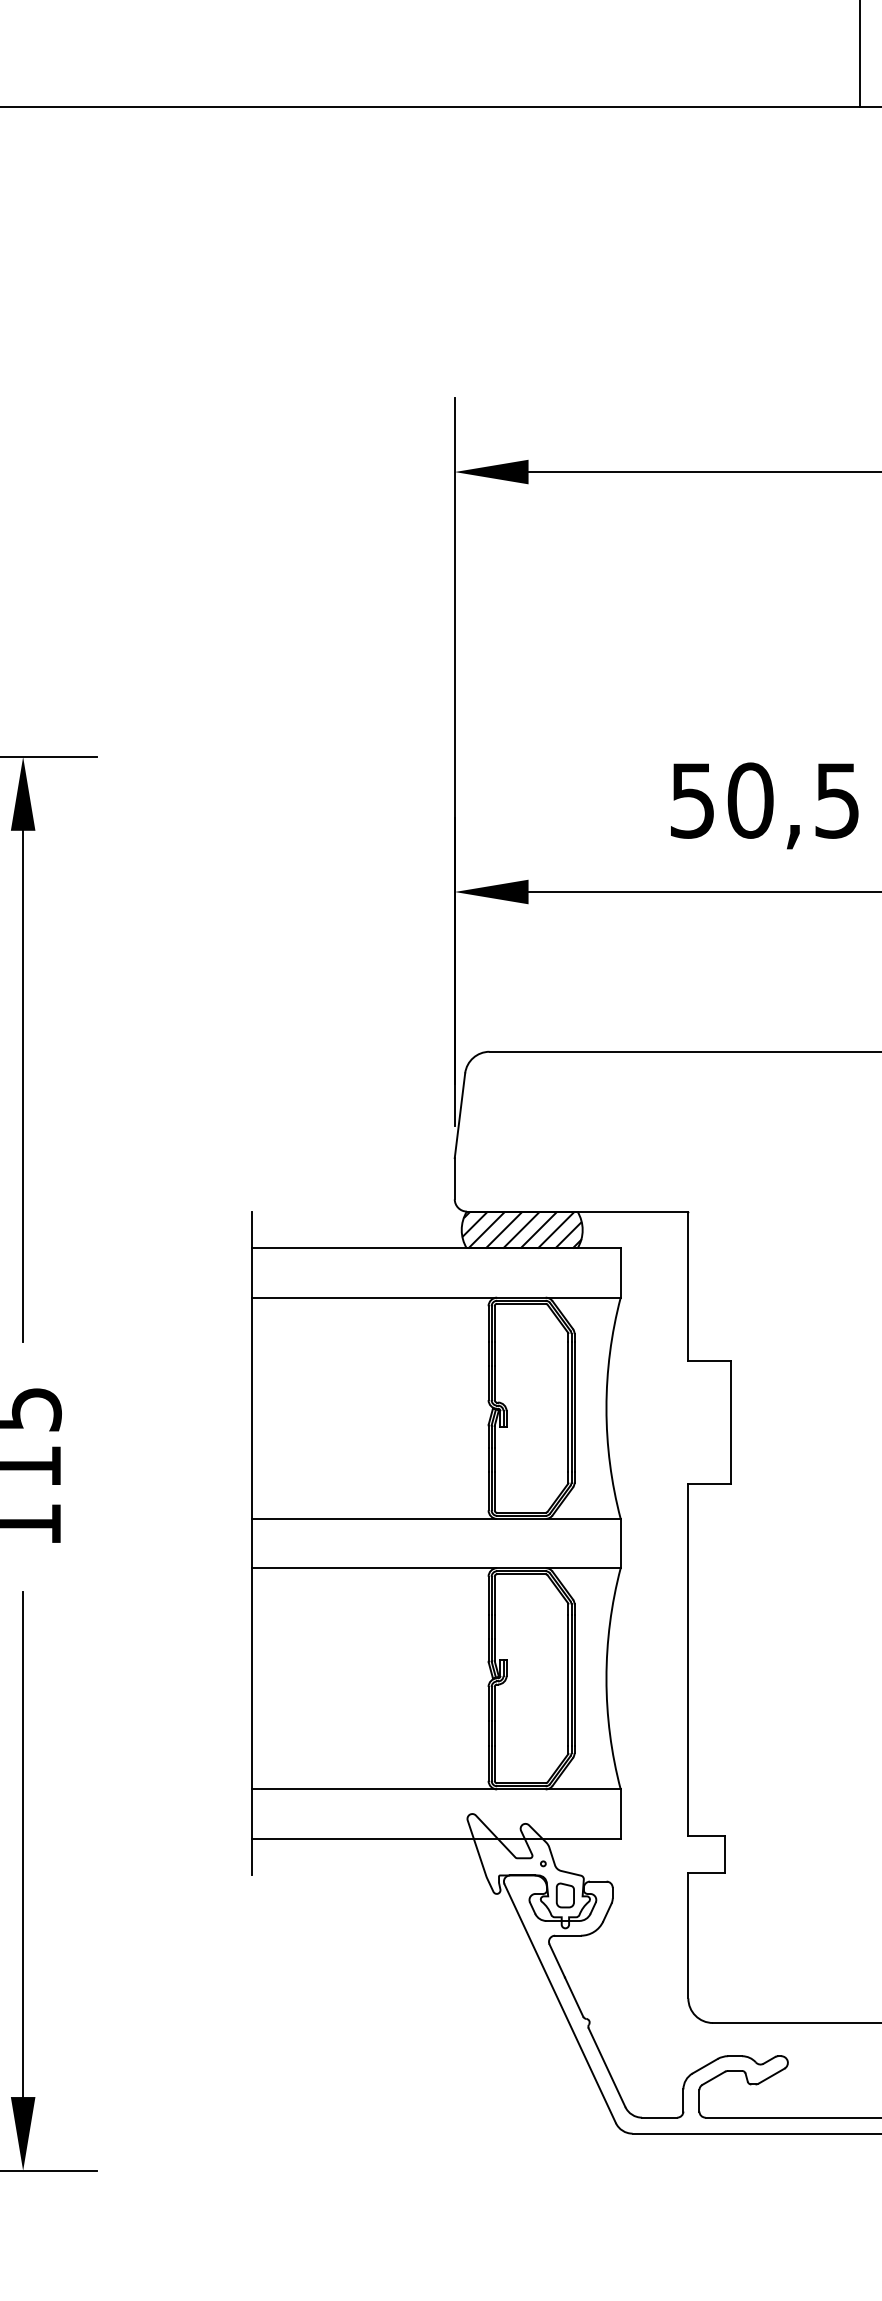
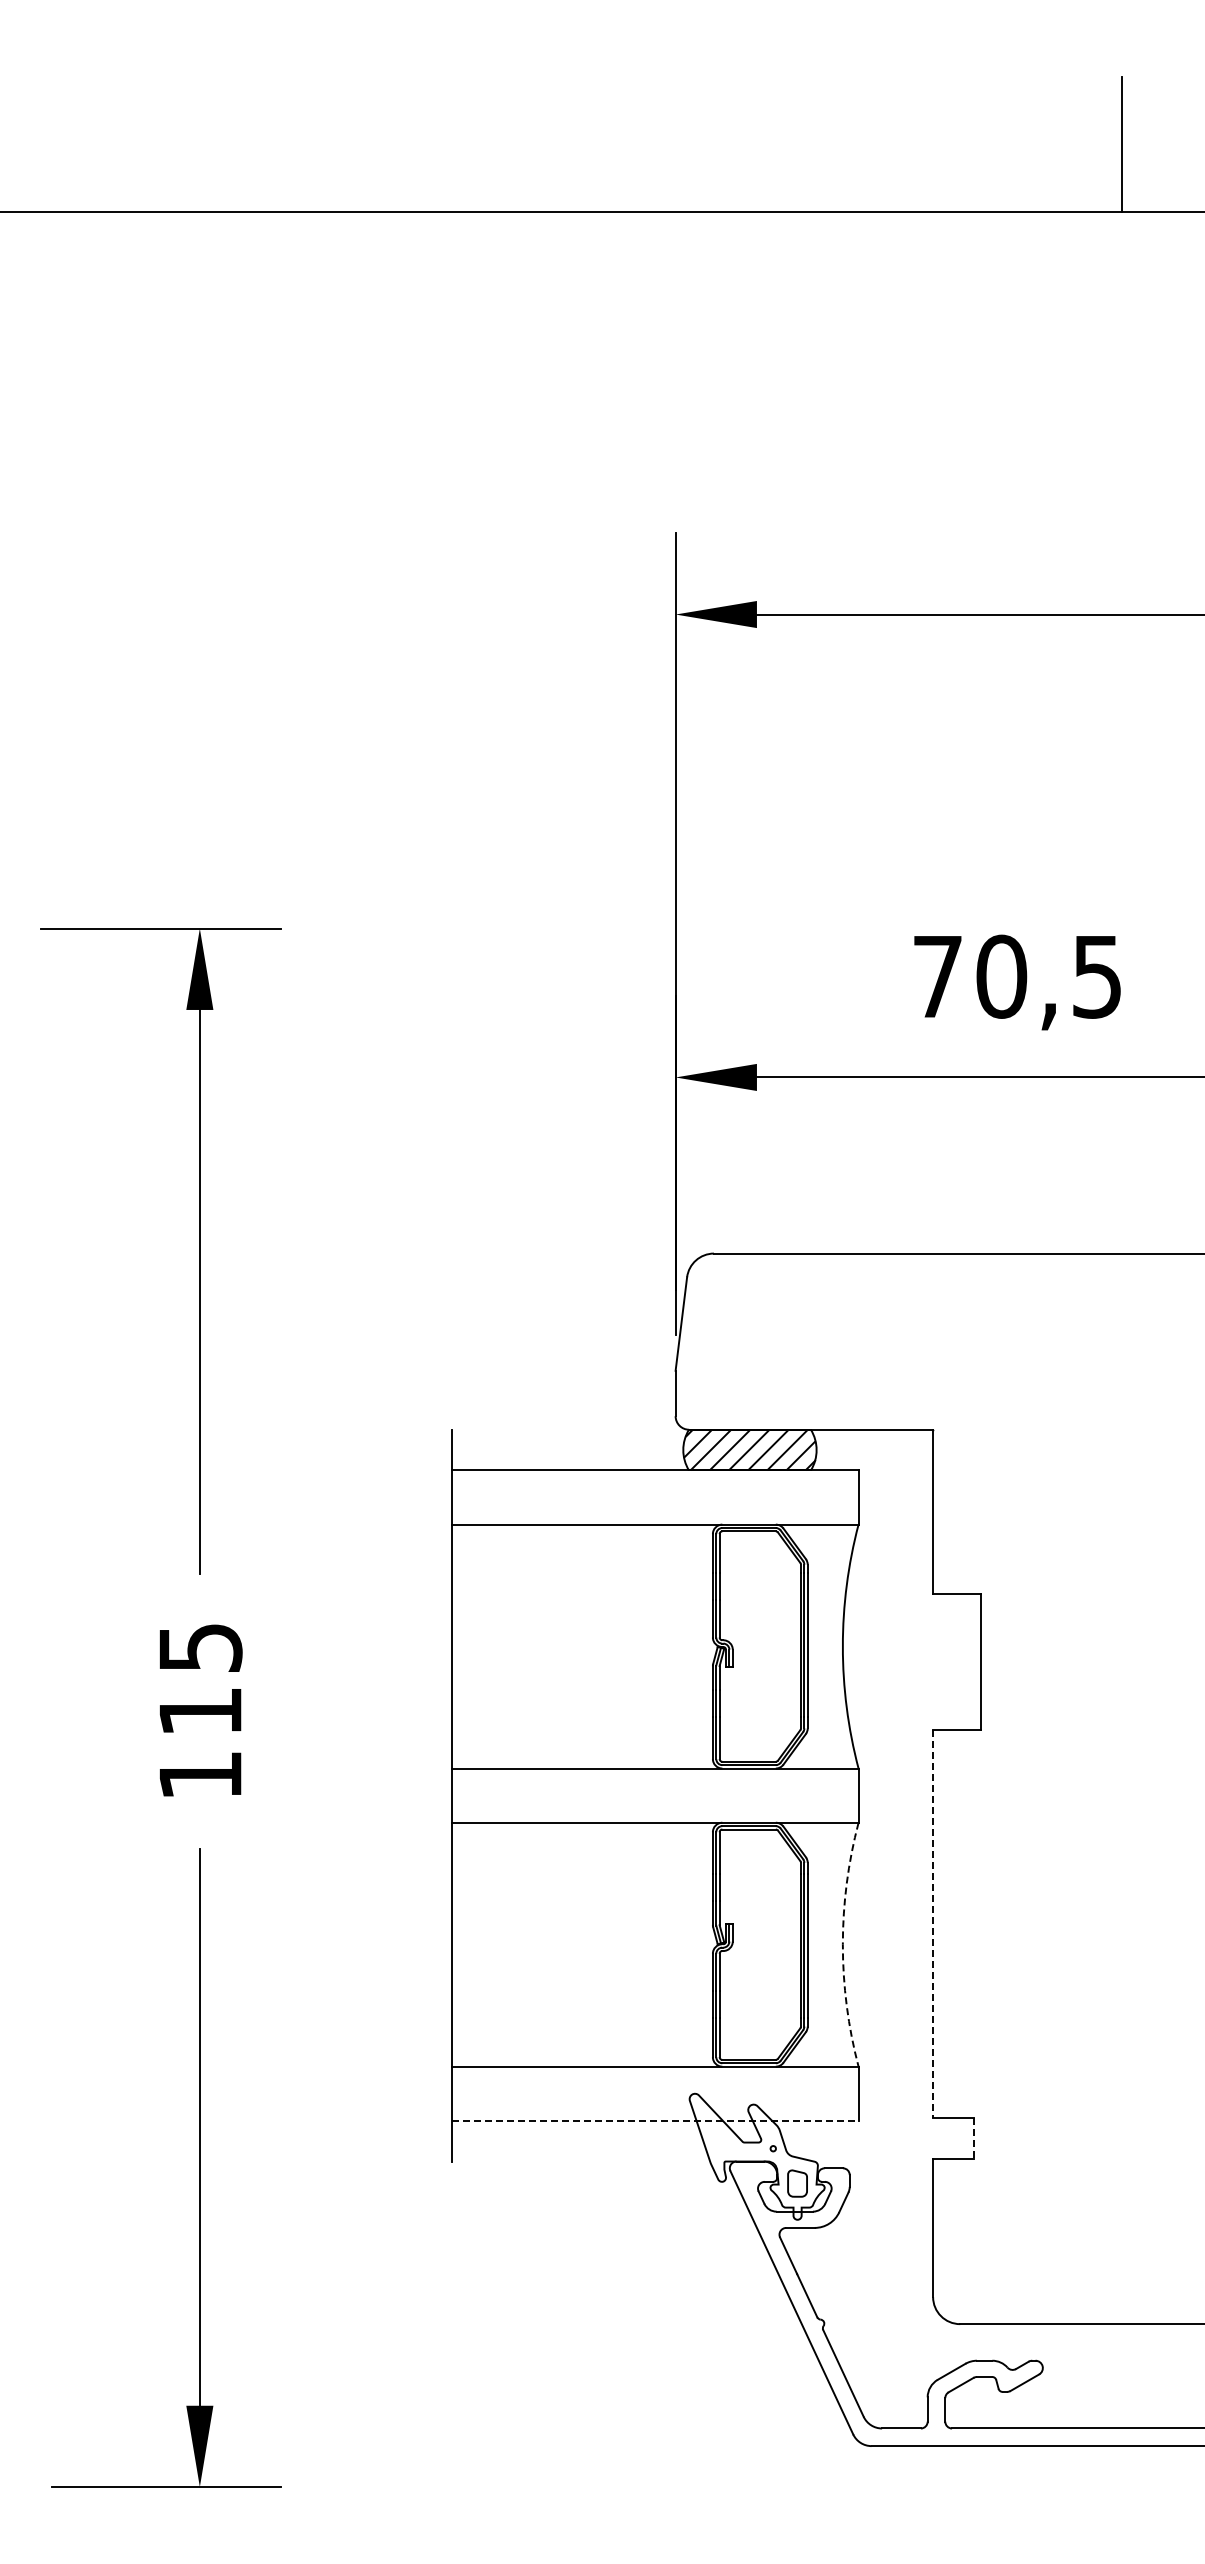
text: (692, 801) -> (937, 977), 50,5 -> 70,5
line: (688, 1660) -> (933, 1924), solid -> dashed
arc: (606, 1678) -> (842, 1944), solid -> dashed
line: (436, 1838) -> (655, 2120), solid -> dashed
line: (724, 1854) -> (973, 2138), solid -> dashed

